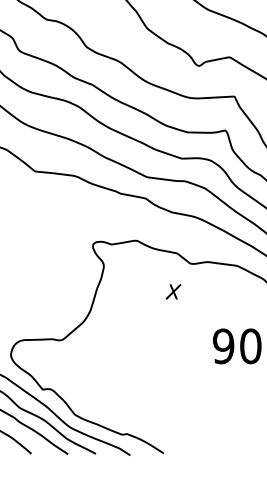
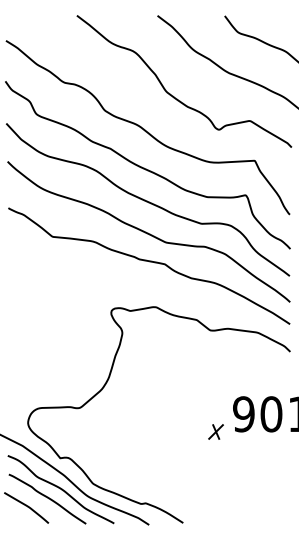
part: (173, 291) -> (215, 431), moved

